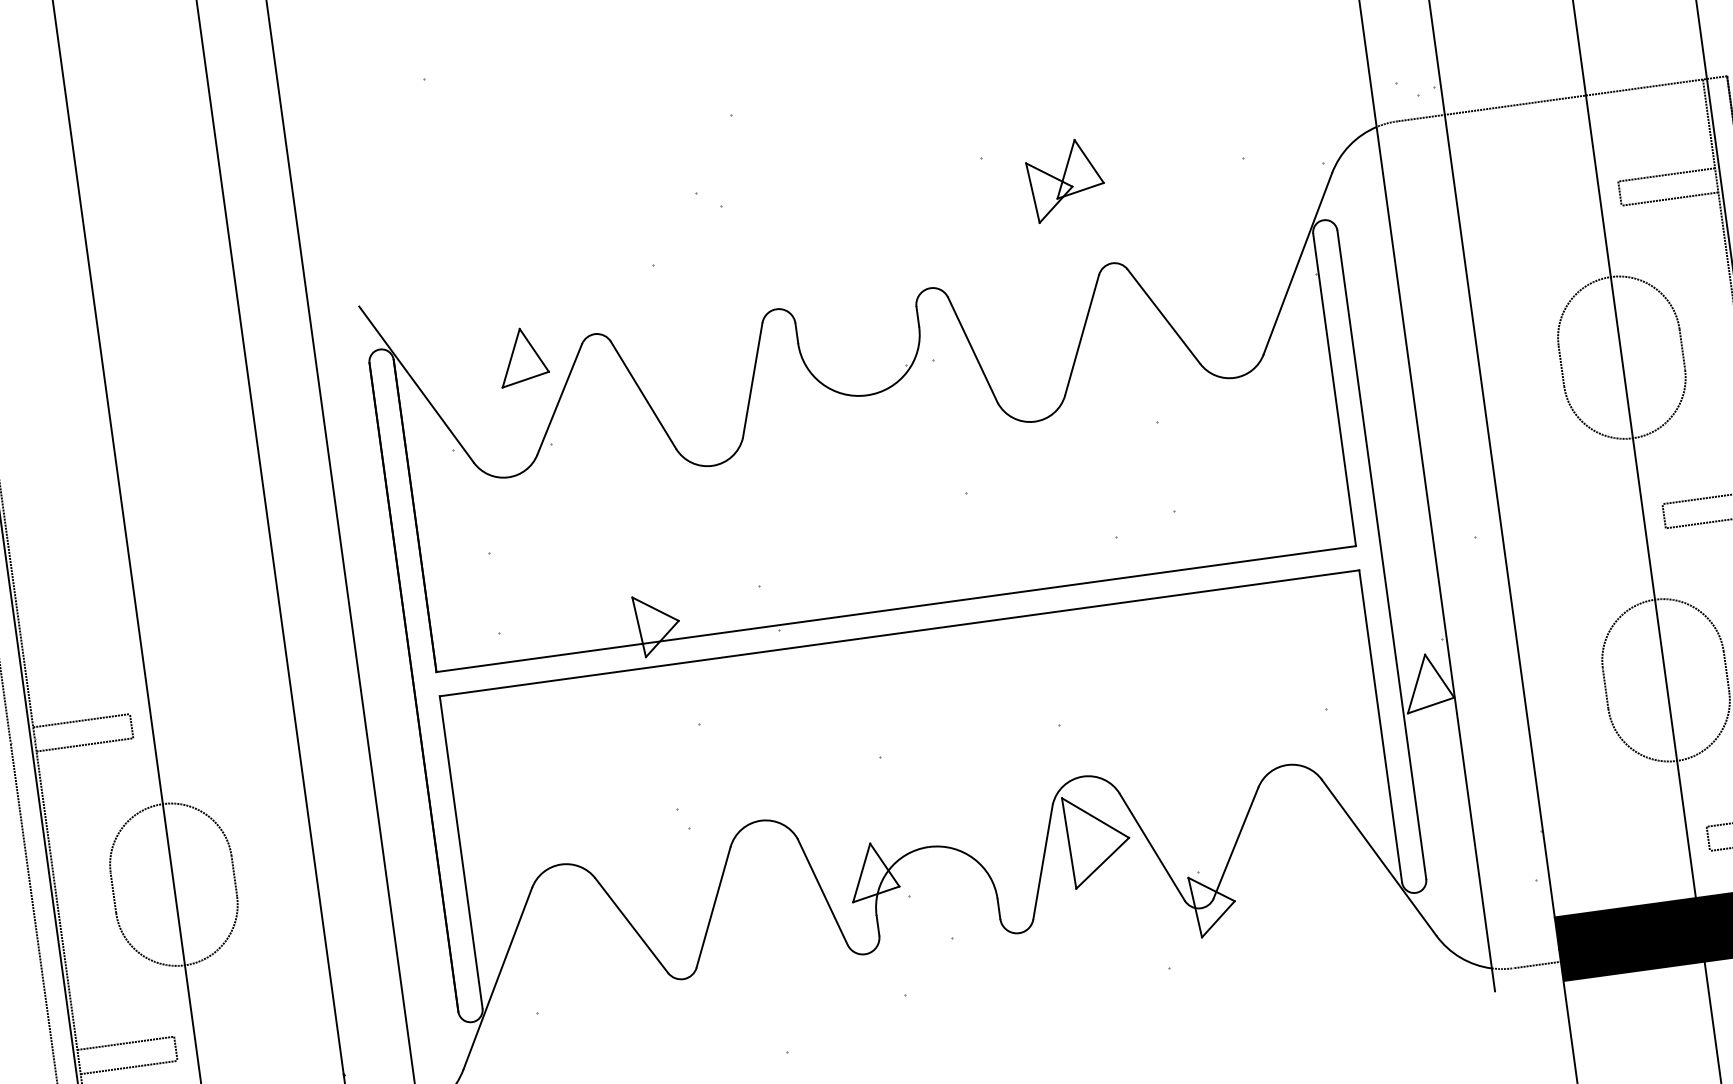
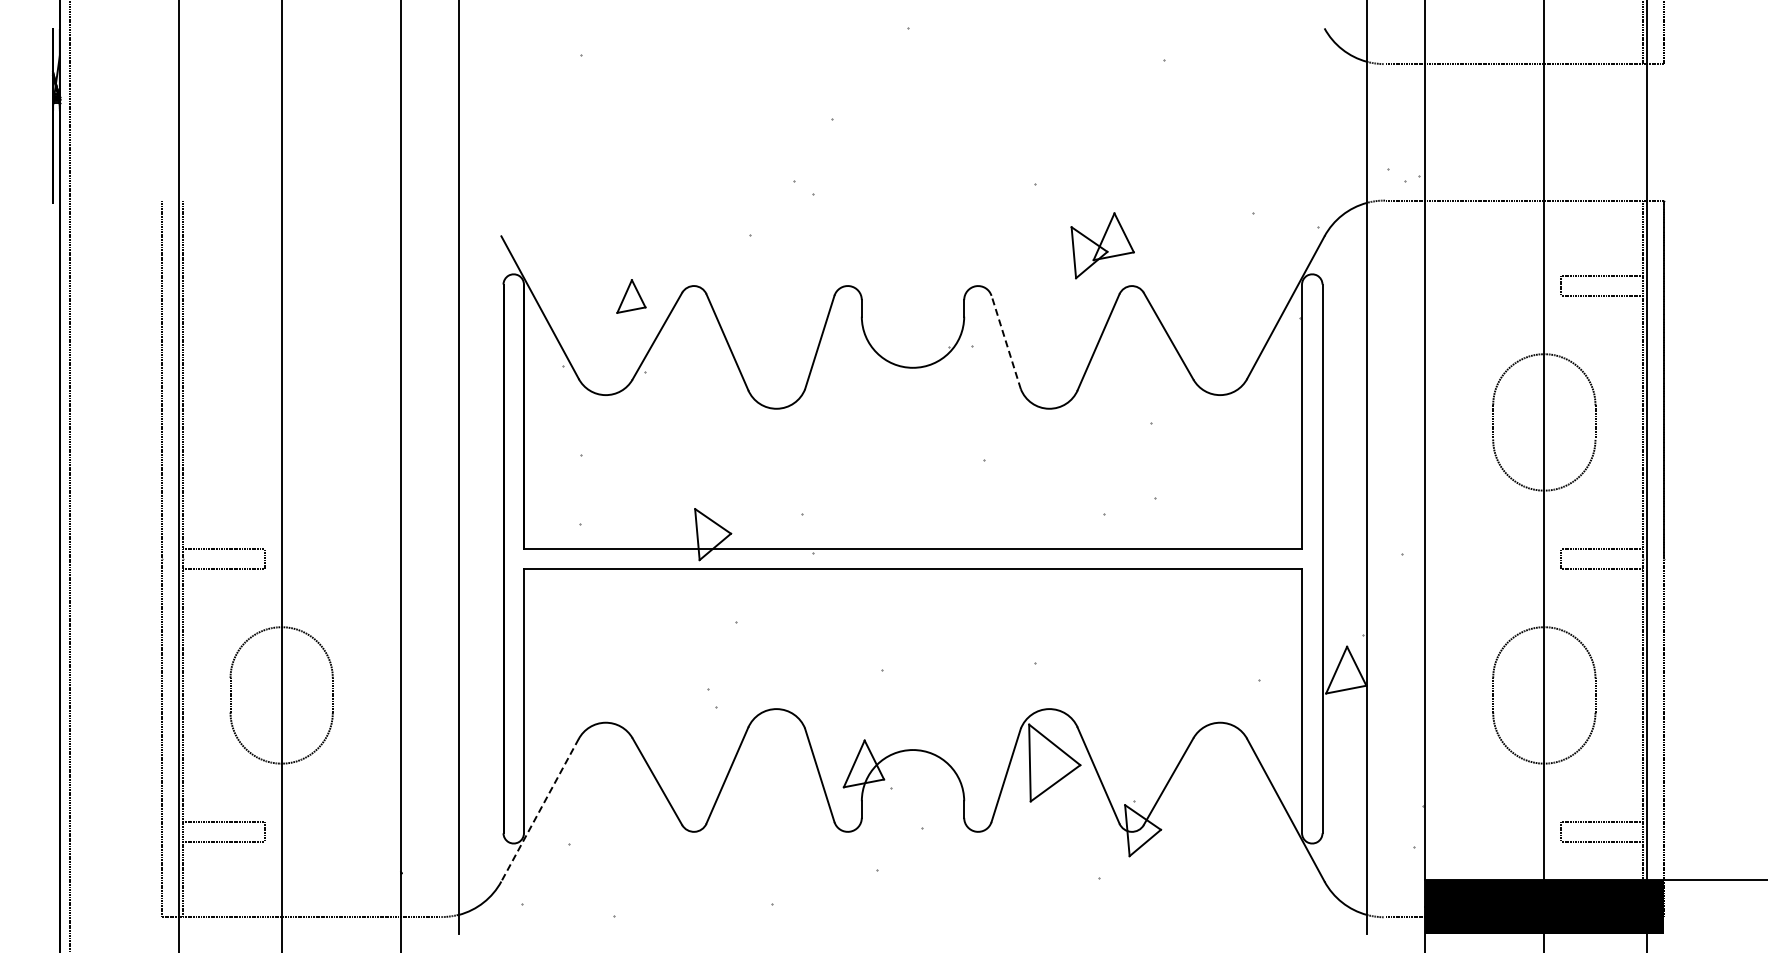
part: (1065, 179) -> (1102, 245), moved
line: (973, 350) -> (1006, 342), solid -> dashed
part: (522, 356) -> (631, 296), size x0.7
line: (497, 978) -> (539, 810), solid -> dashed

